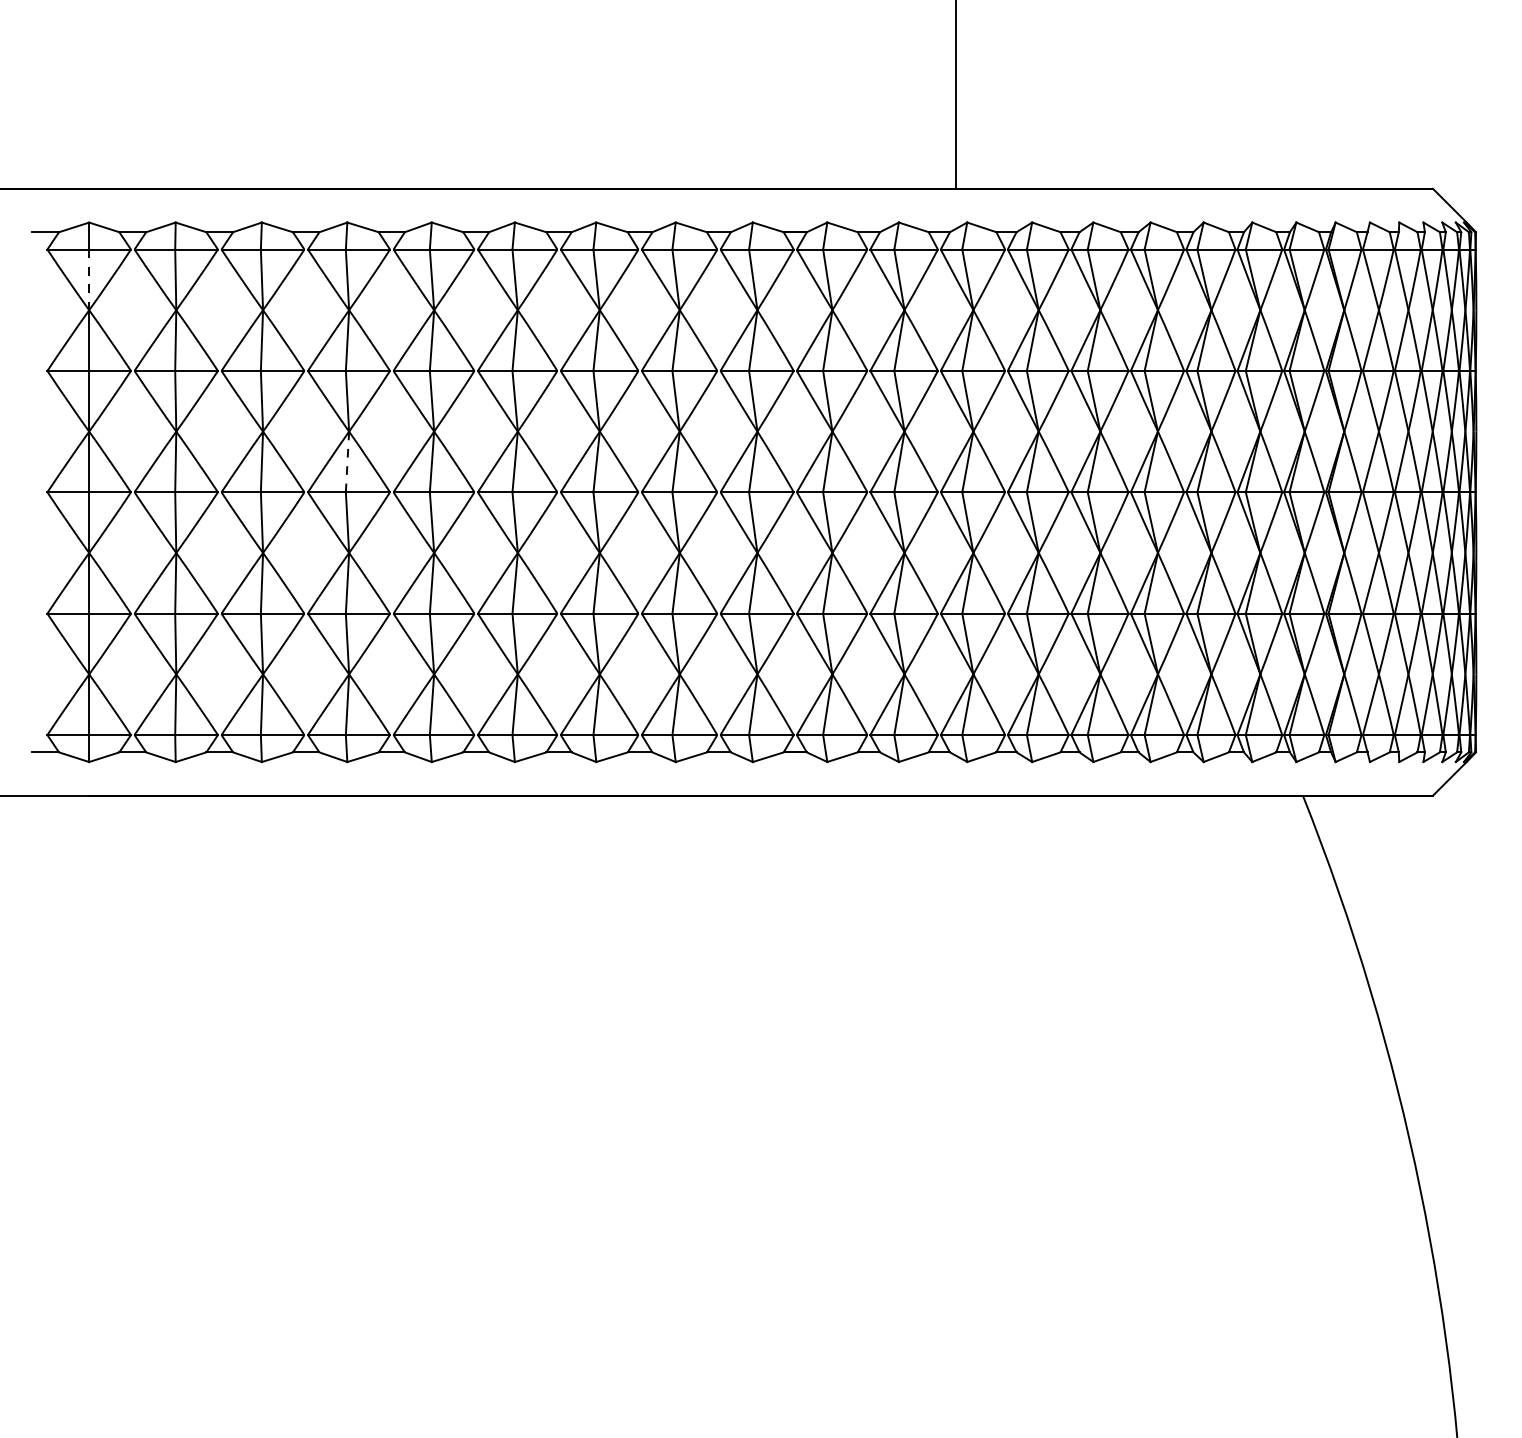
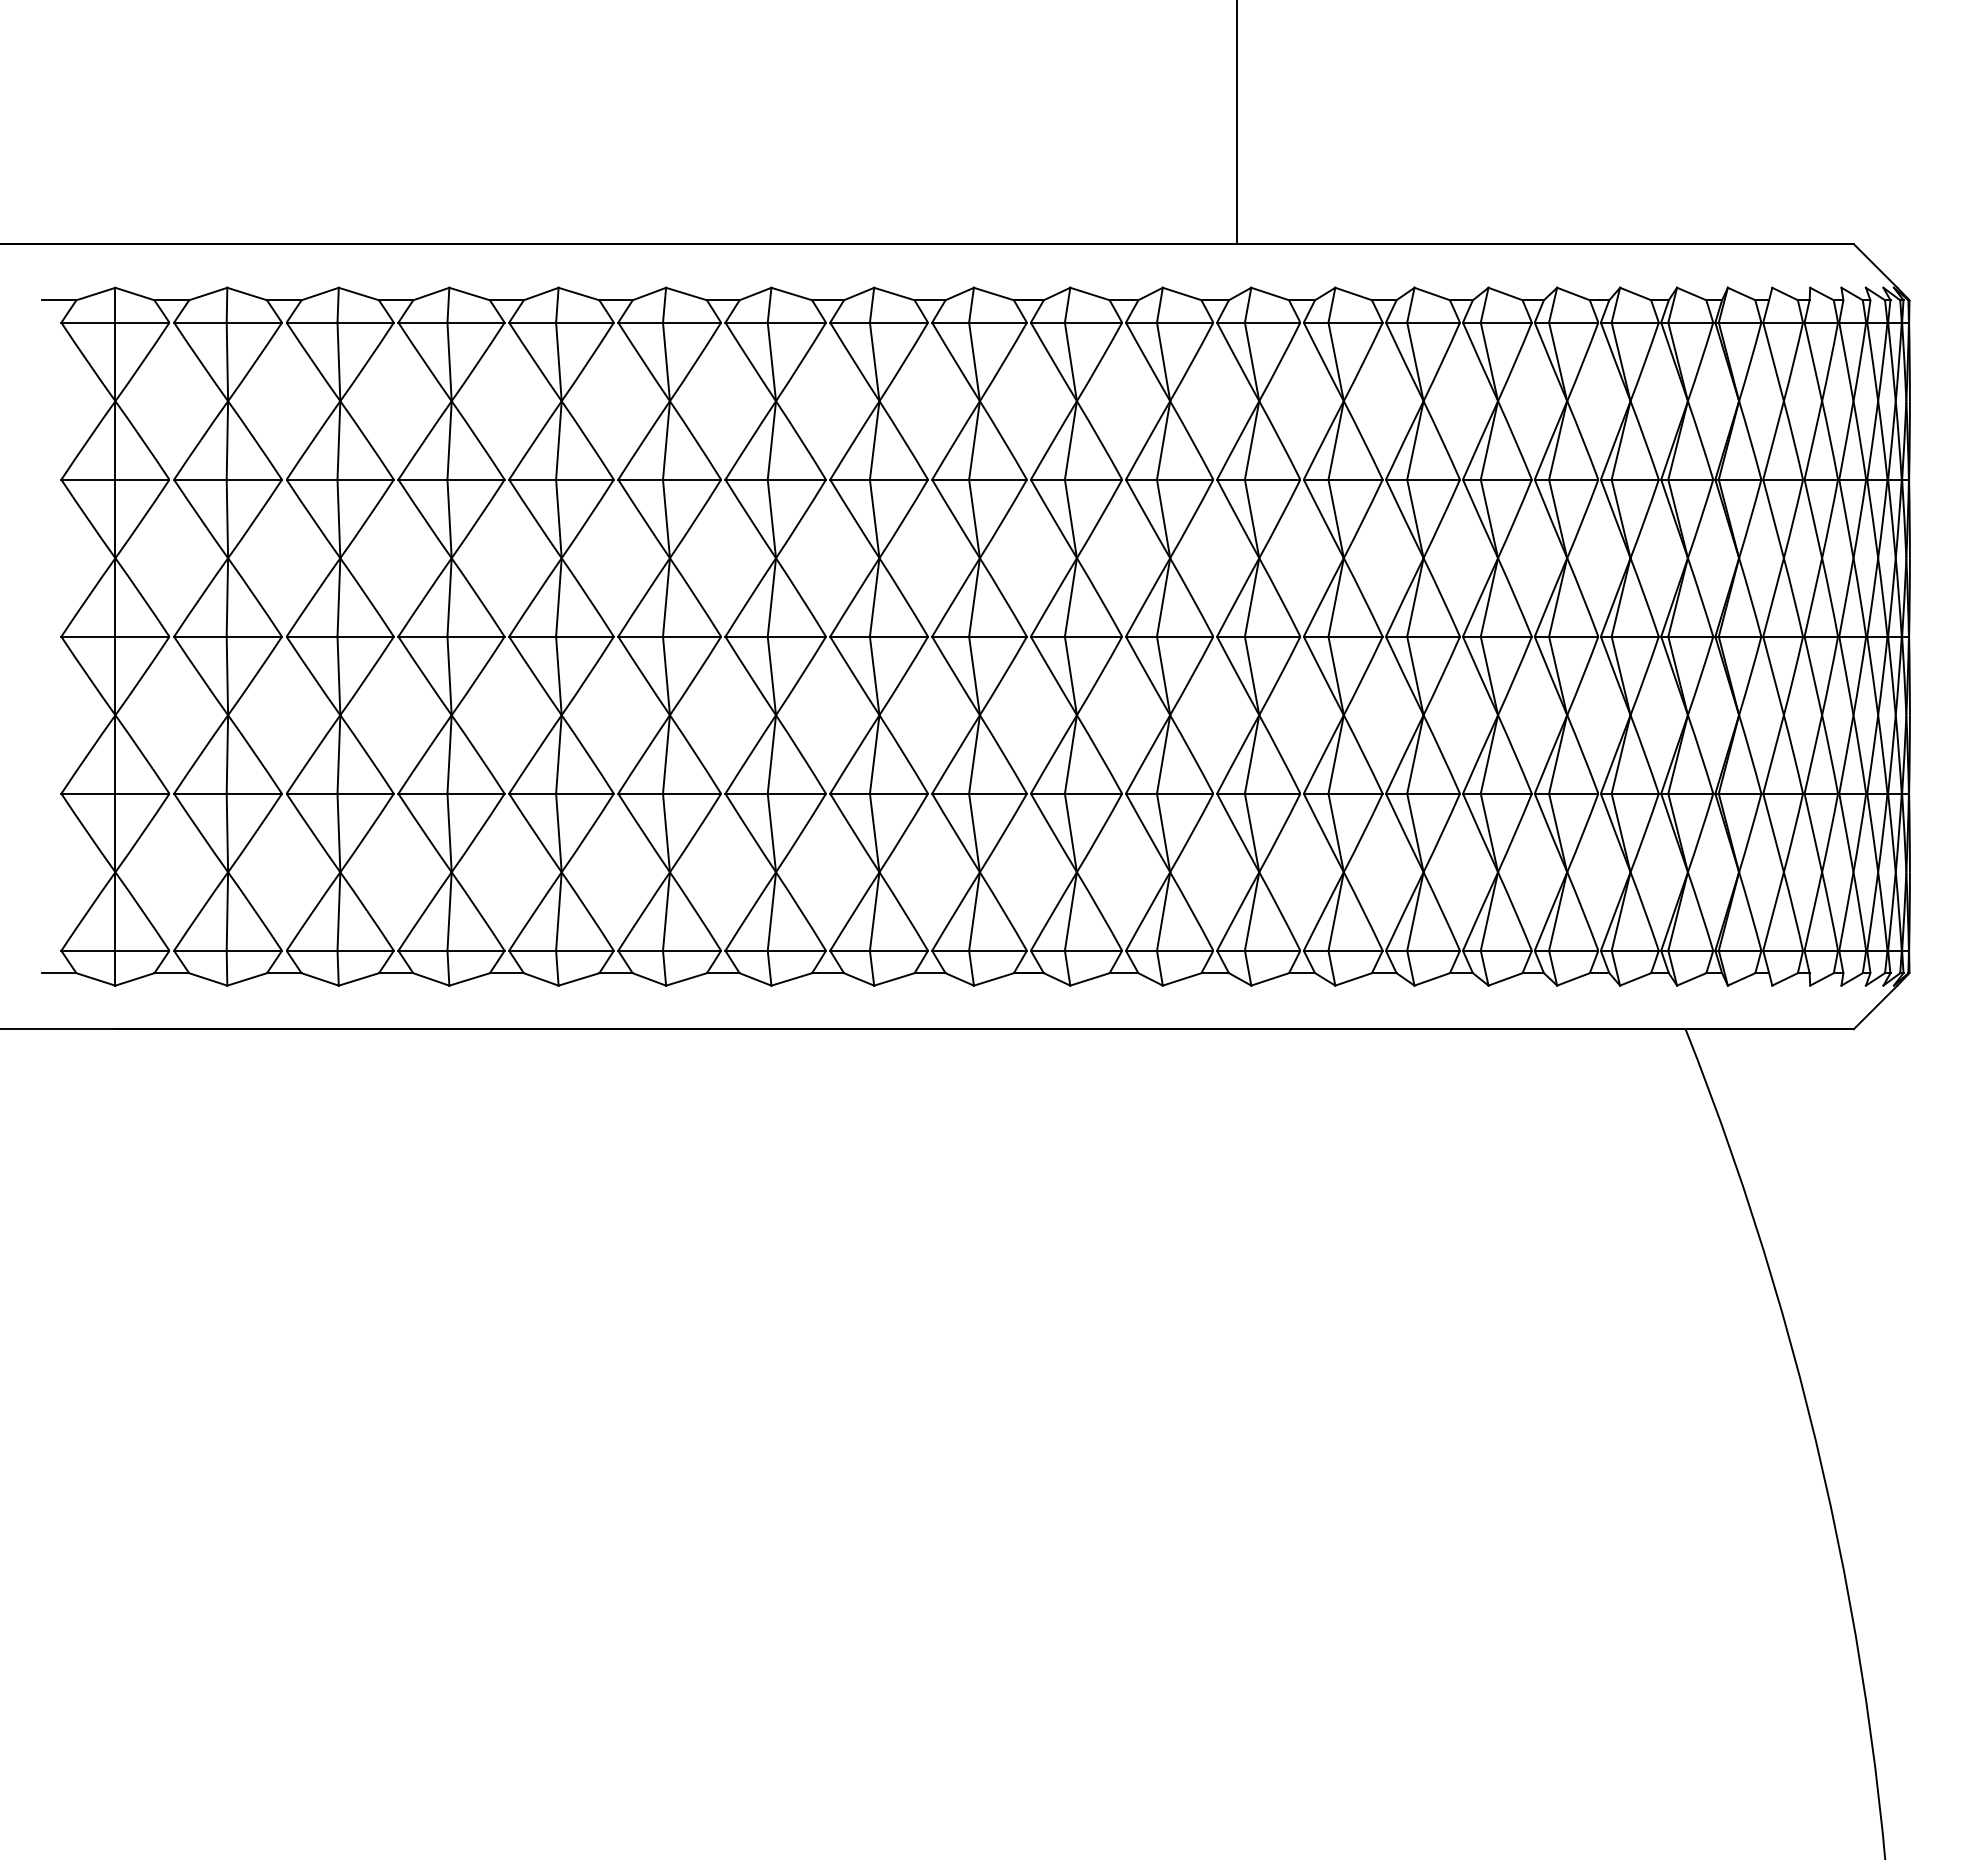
line: (89, 279) -> (115, 361), dashed -> solid
line: (347, 461) -> (449, 597), dashed -> solid

